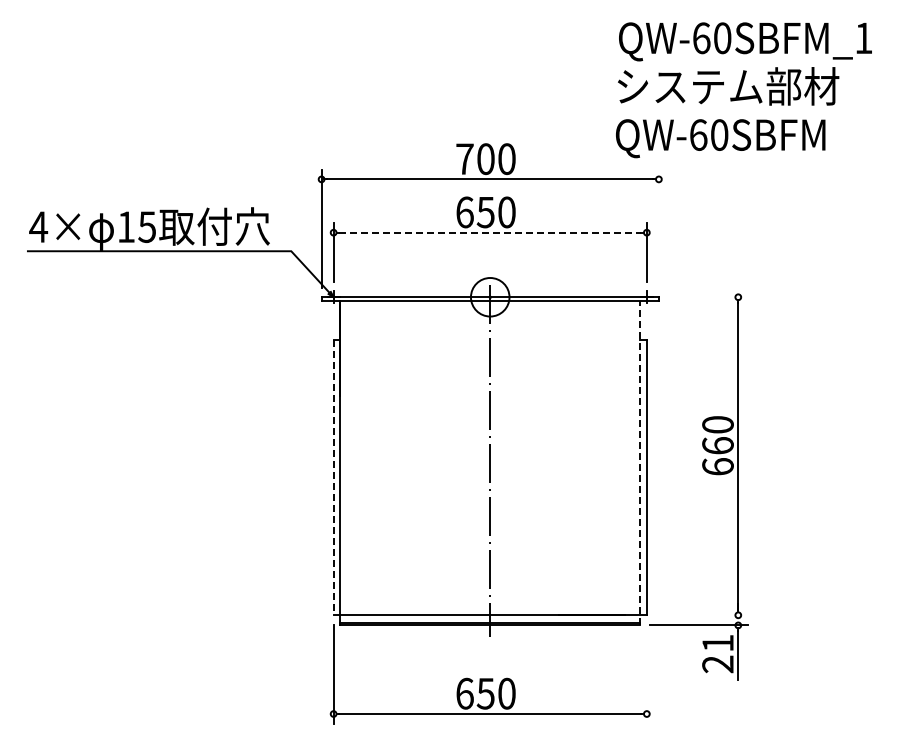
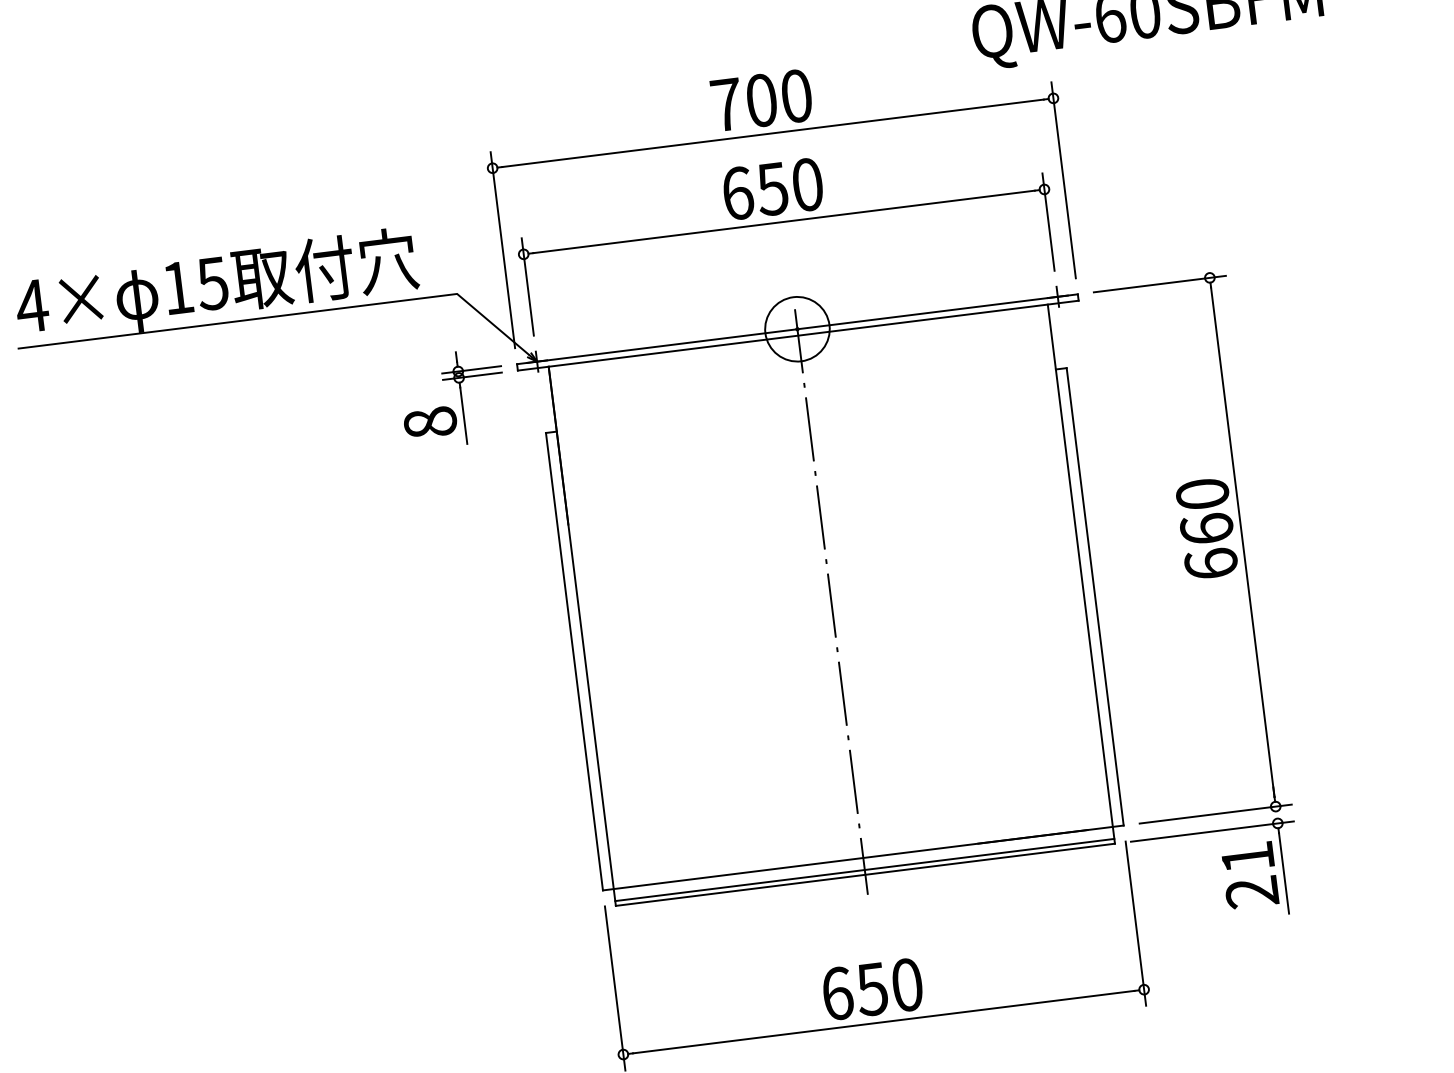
line: (658, 228) -> (1062, 180), added
line: (490, 232) -> (784, 221), dashed -> solid
line: (707, 297) -> (1158, 284), added
part: (281, 313) -> (453, 399), added
line: (640, 462) -> (1081, 572), dashed -> solid
line: (333, 477) -> (574, 661), dashed -> solid
line: (701, 615) -> (1214, 814), added
line: (646, 673) -> (1135, 922), added

